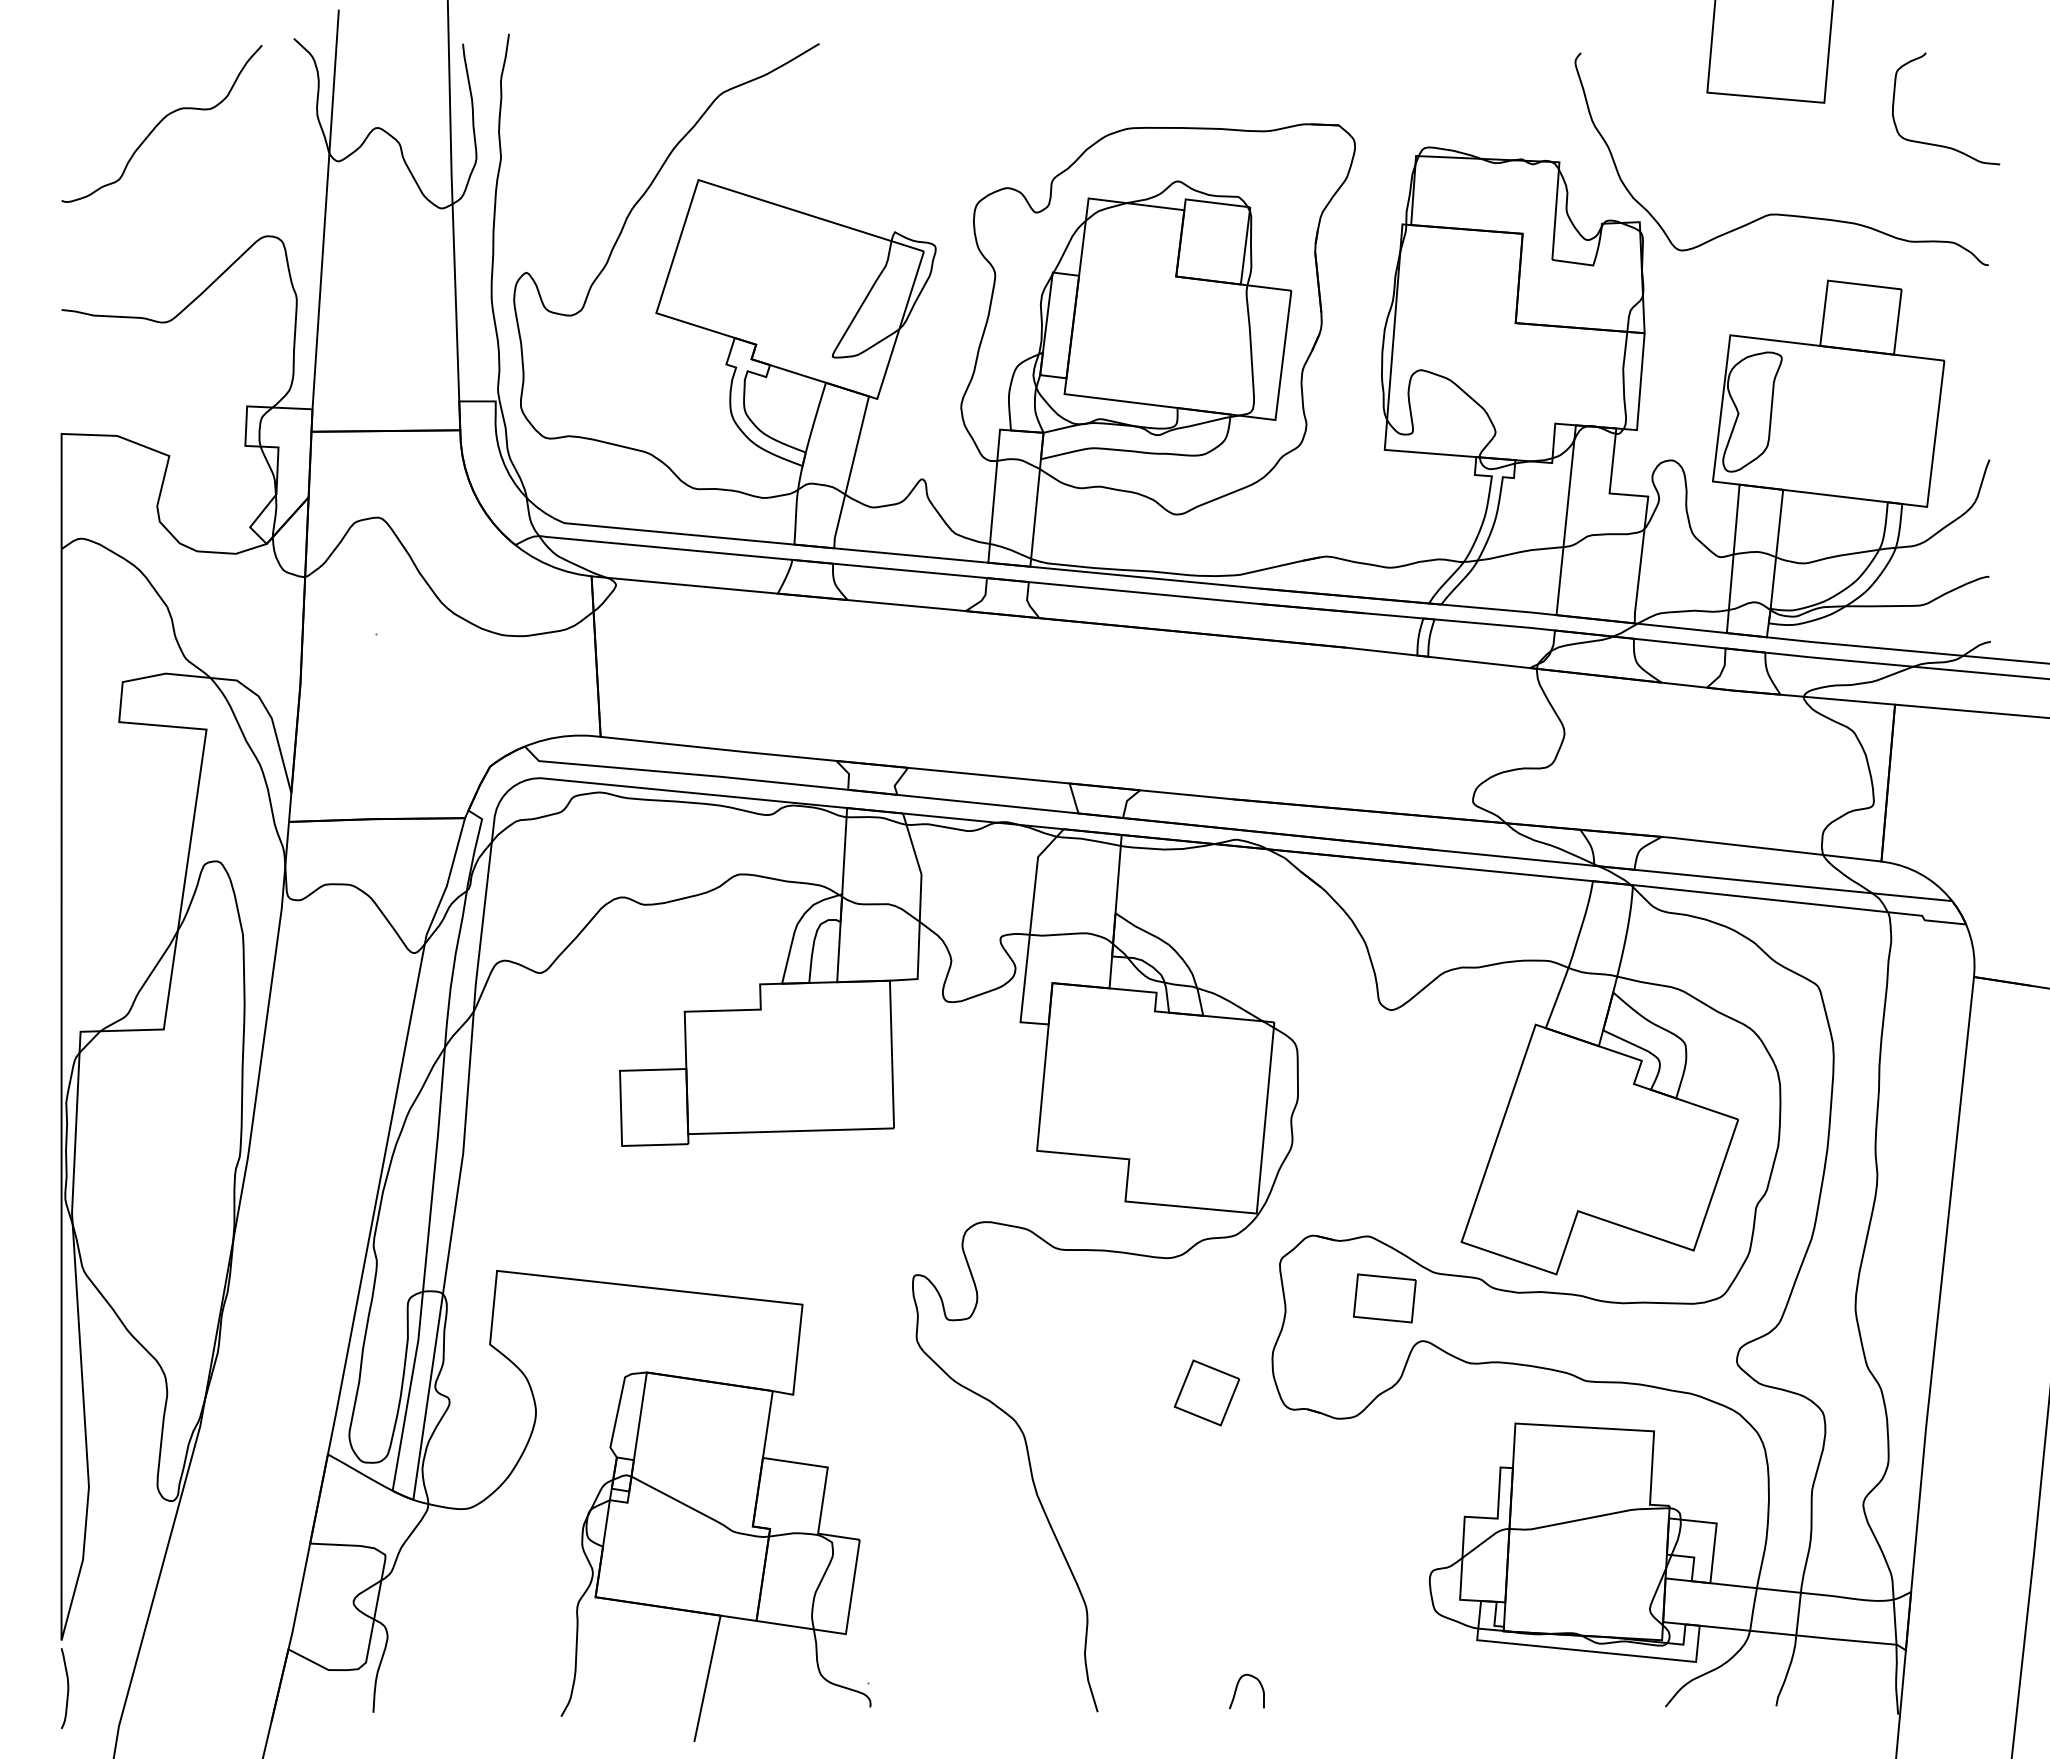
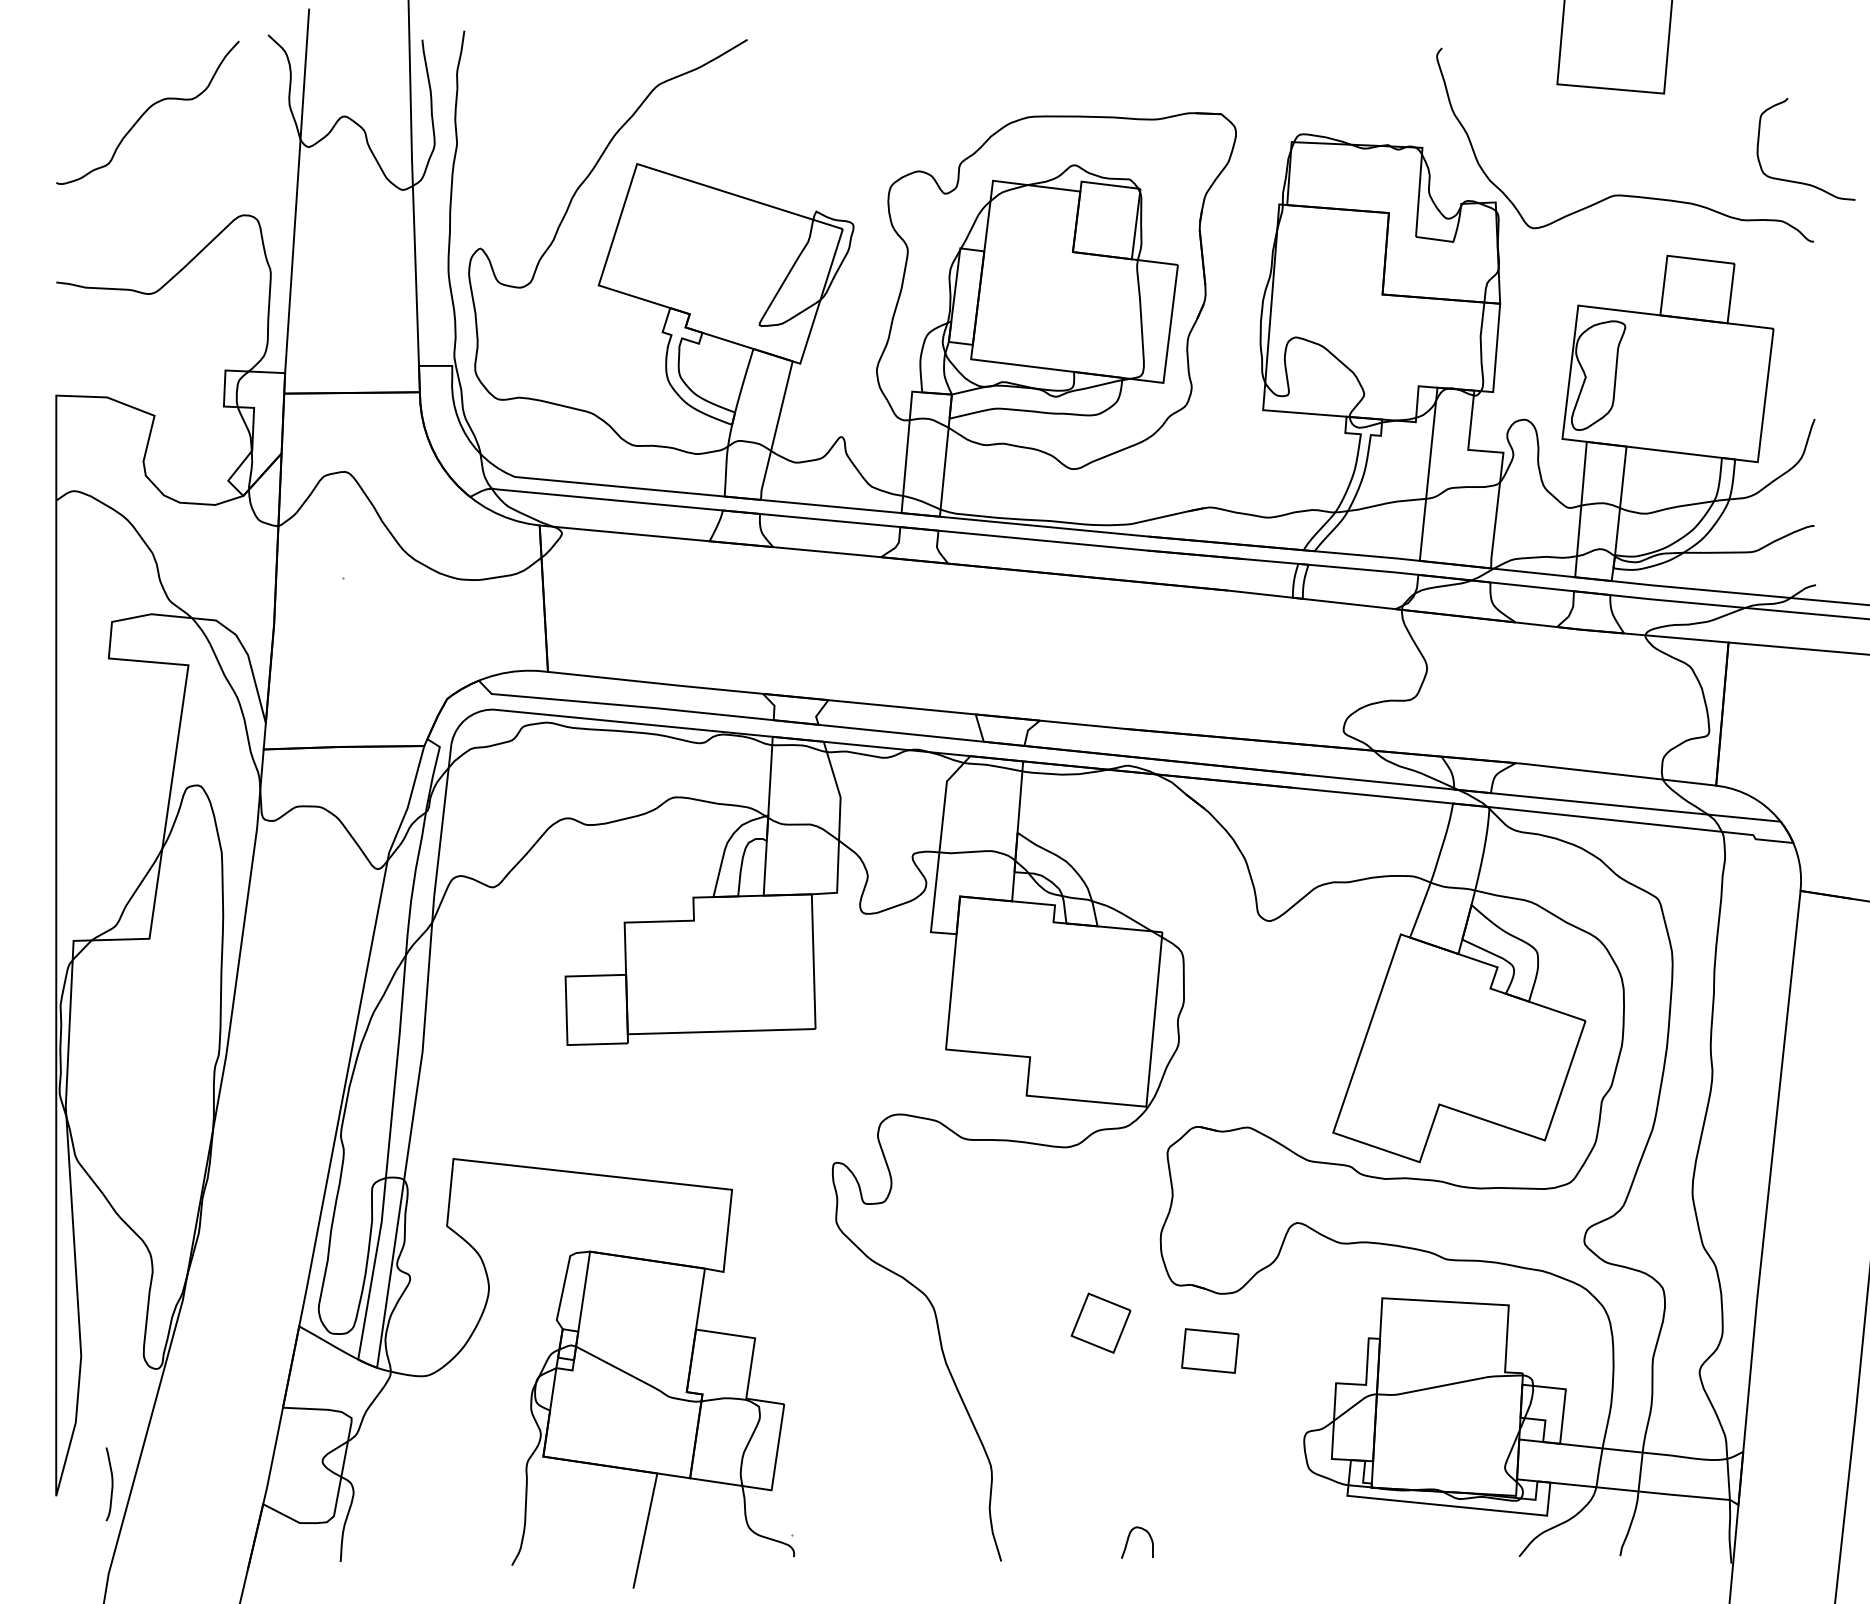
curve: (1939, 144) -> (1800, 181), moved
part: (1384, 1298) -> (1209, 1351), moved
part: (1206, 1392) -> (1100, 1322), moved
curve: (67, 1688) -> (111, 1484), moved

